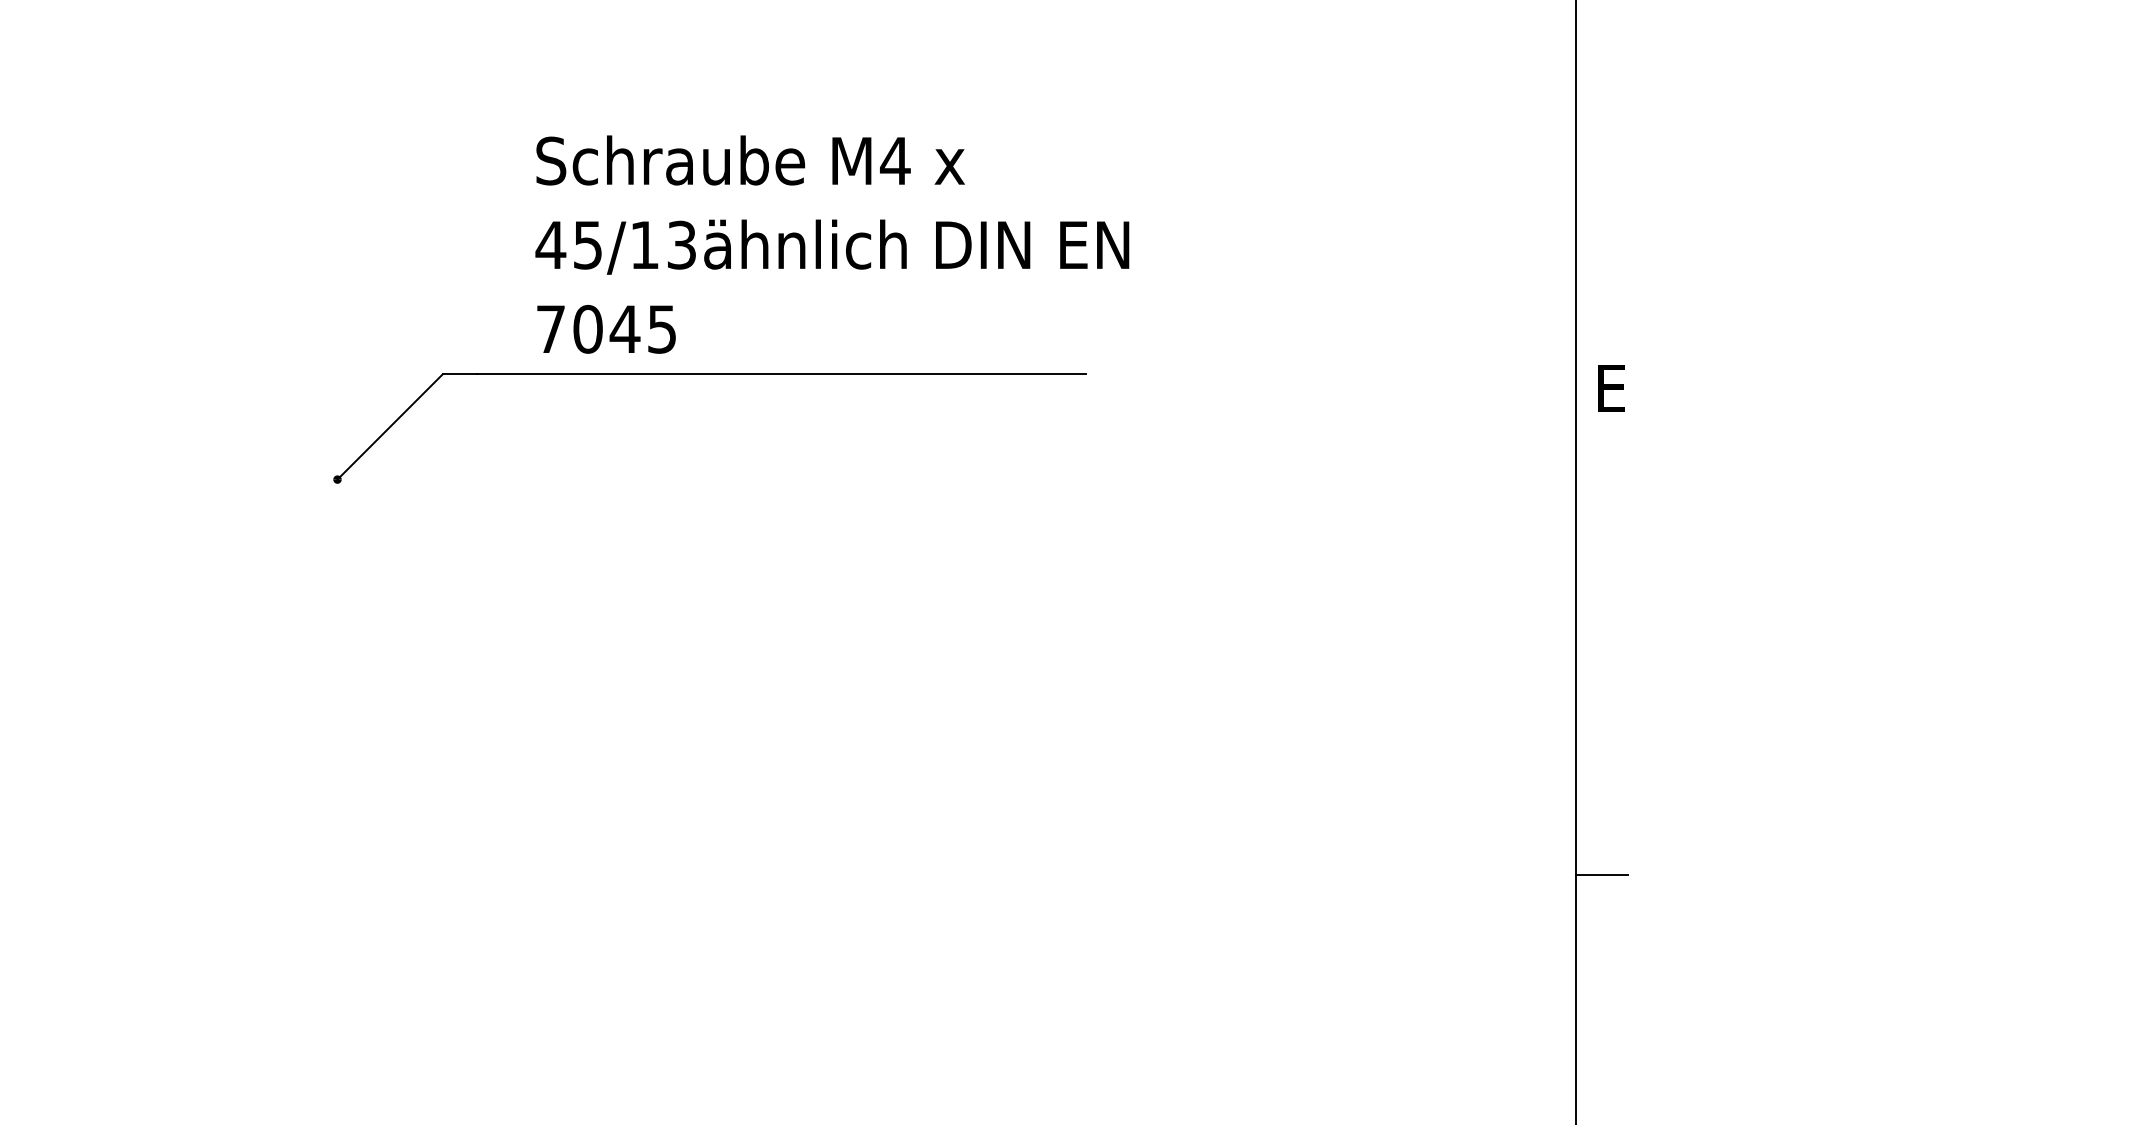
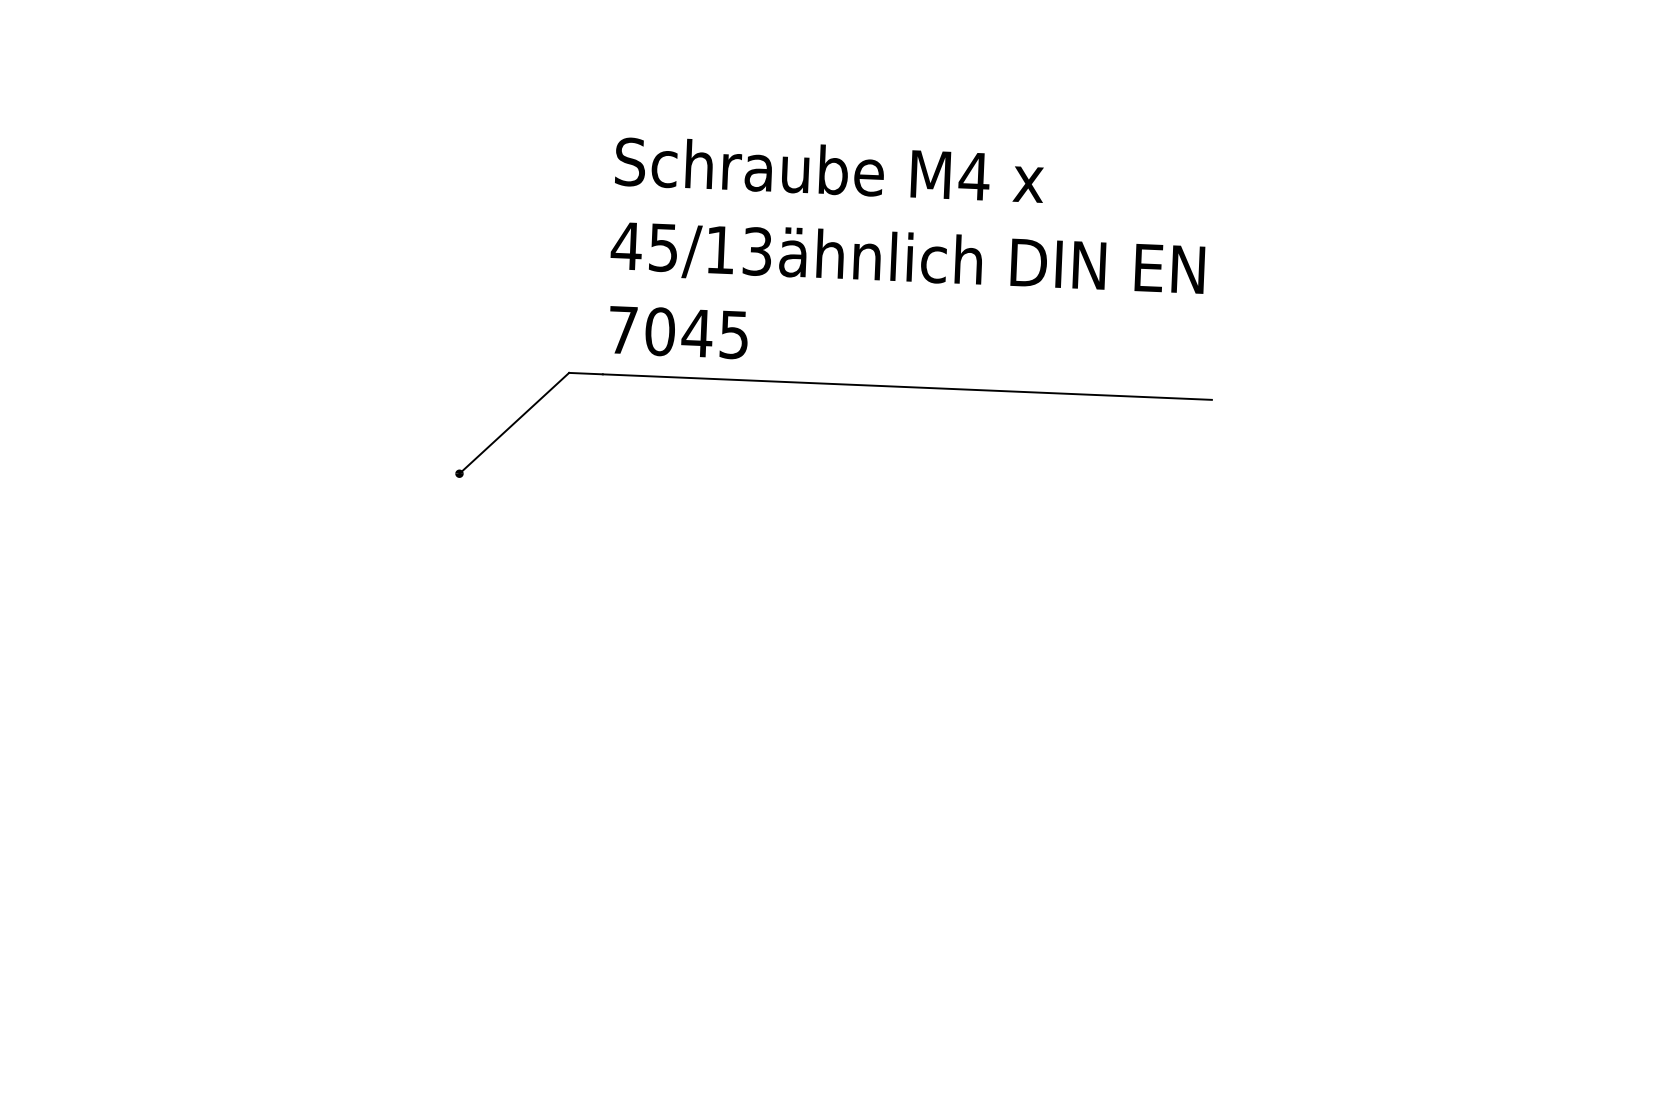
text: (832, 244) -> (907, 257), moved

